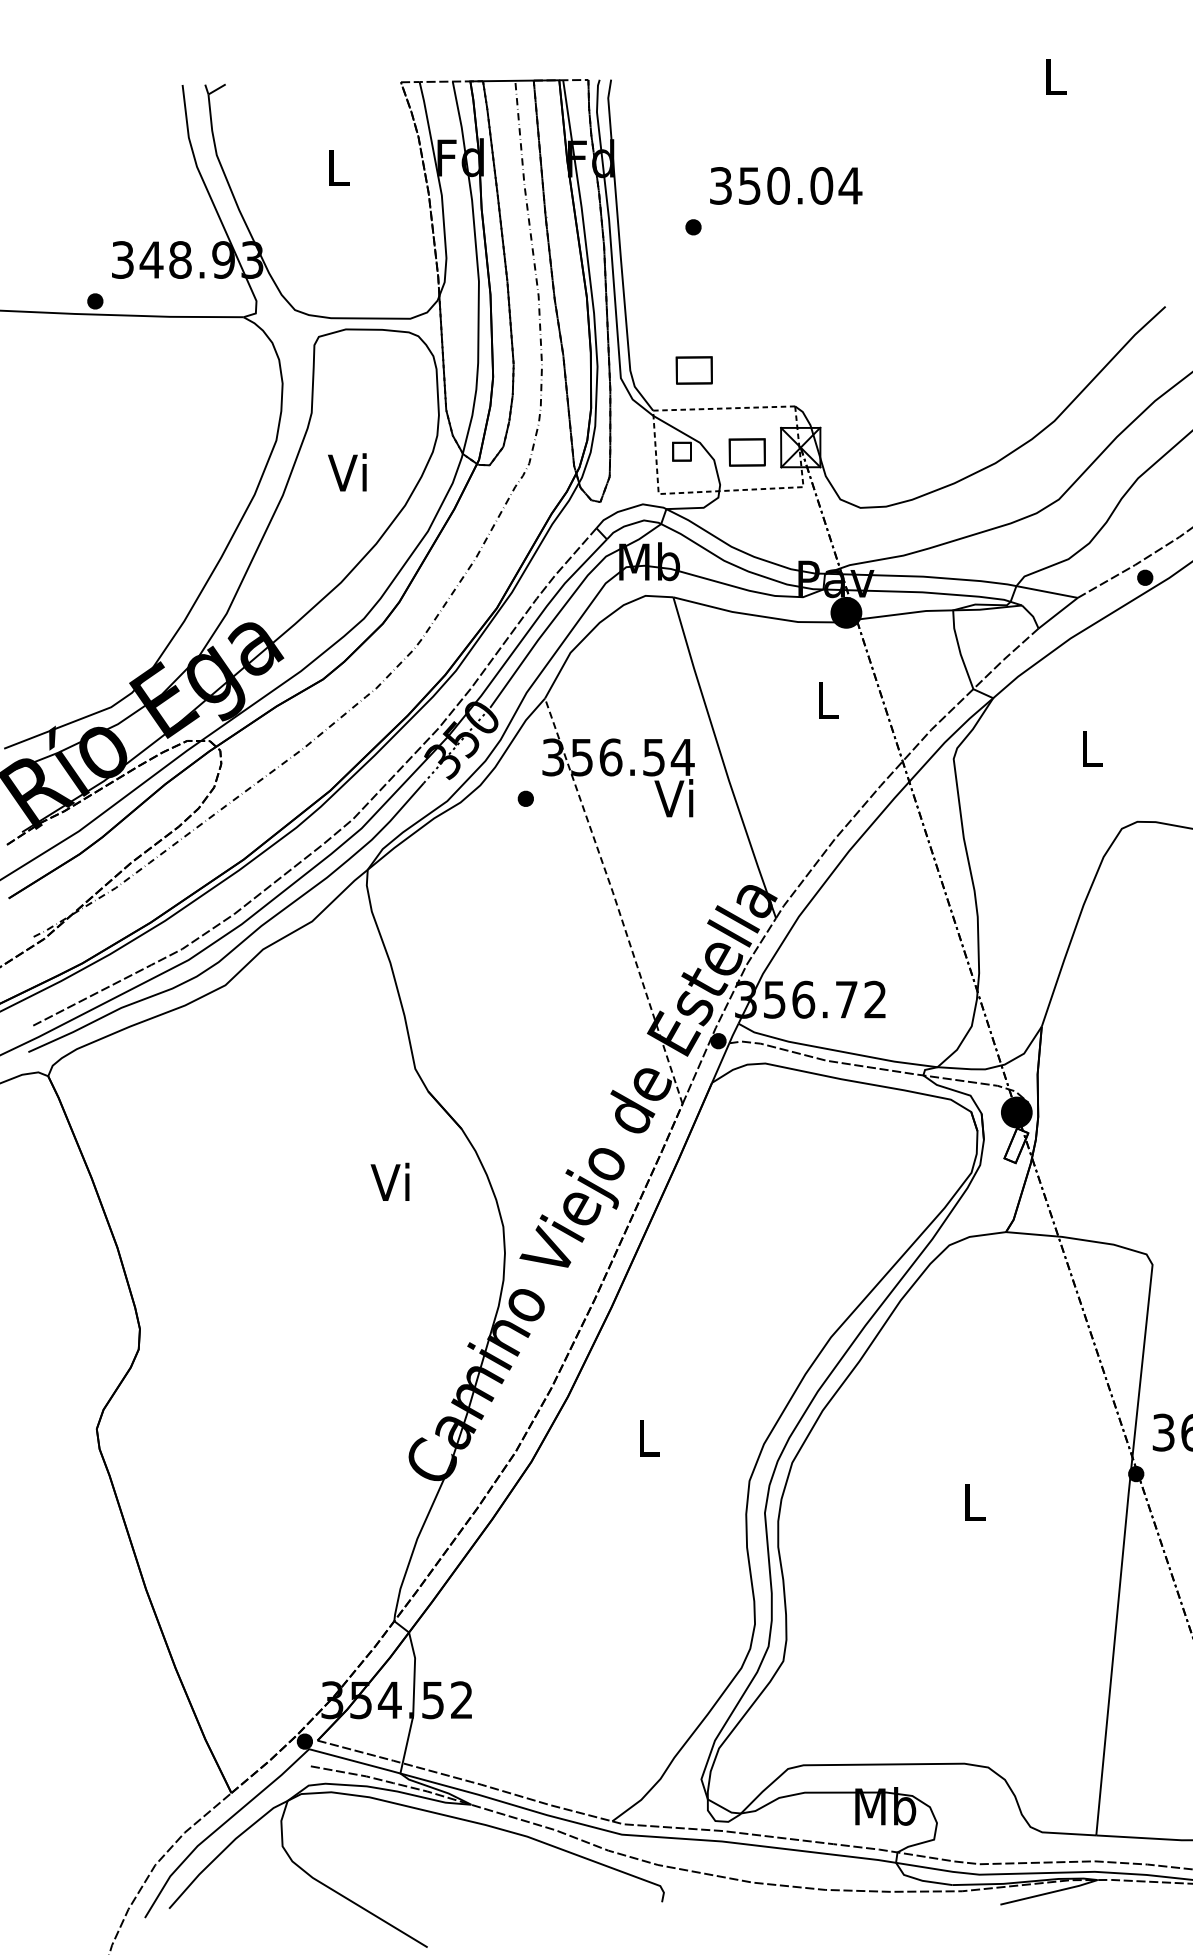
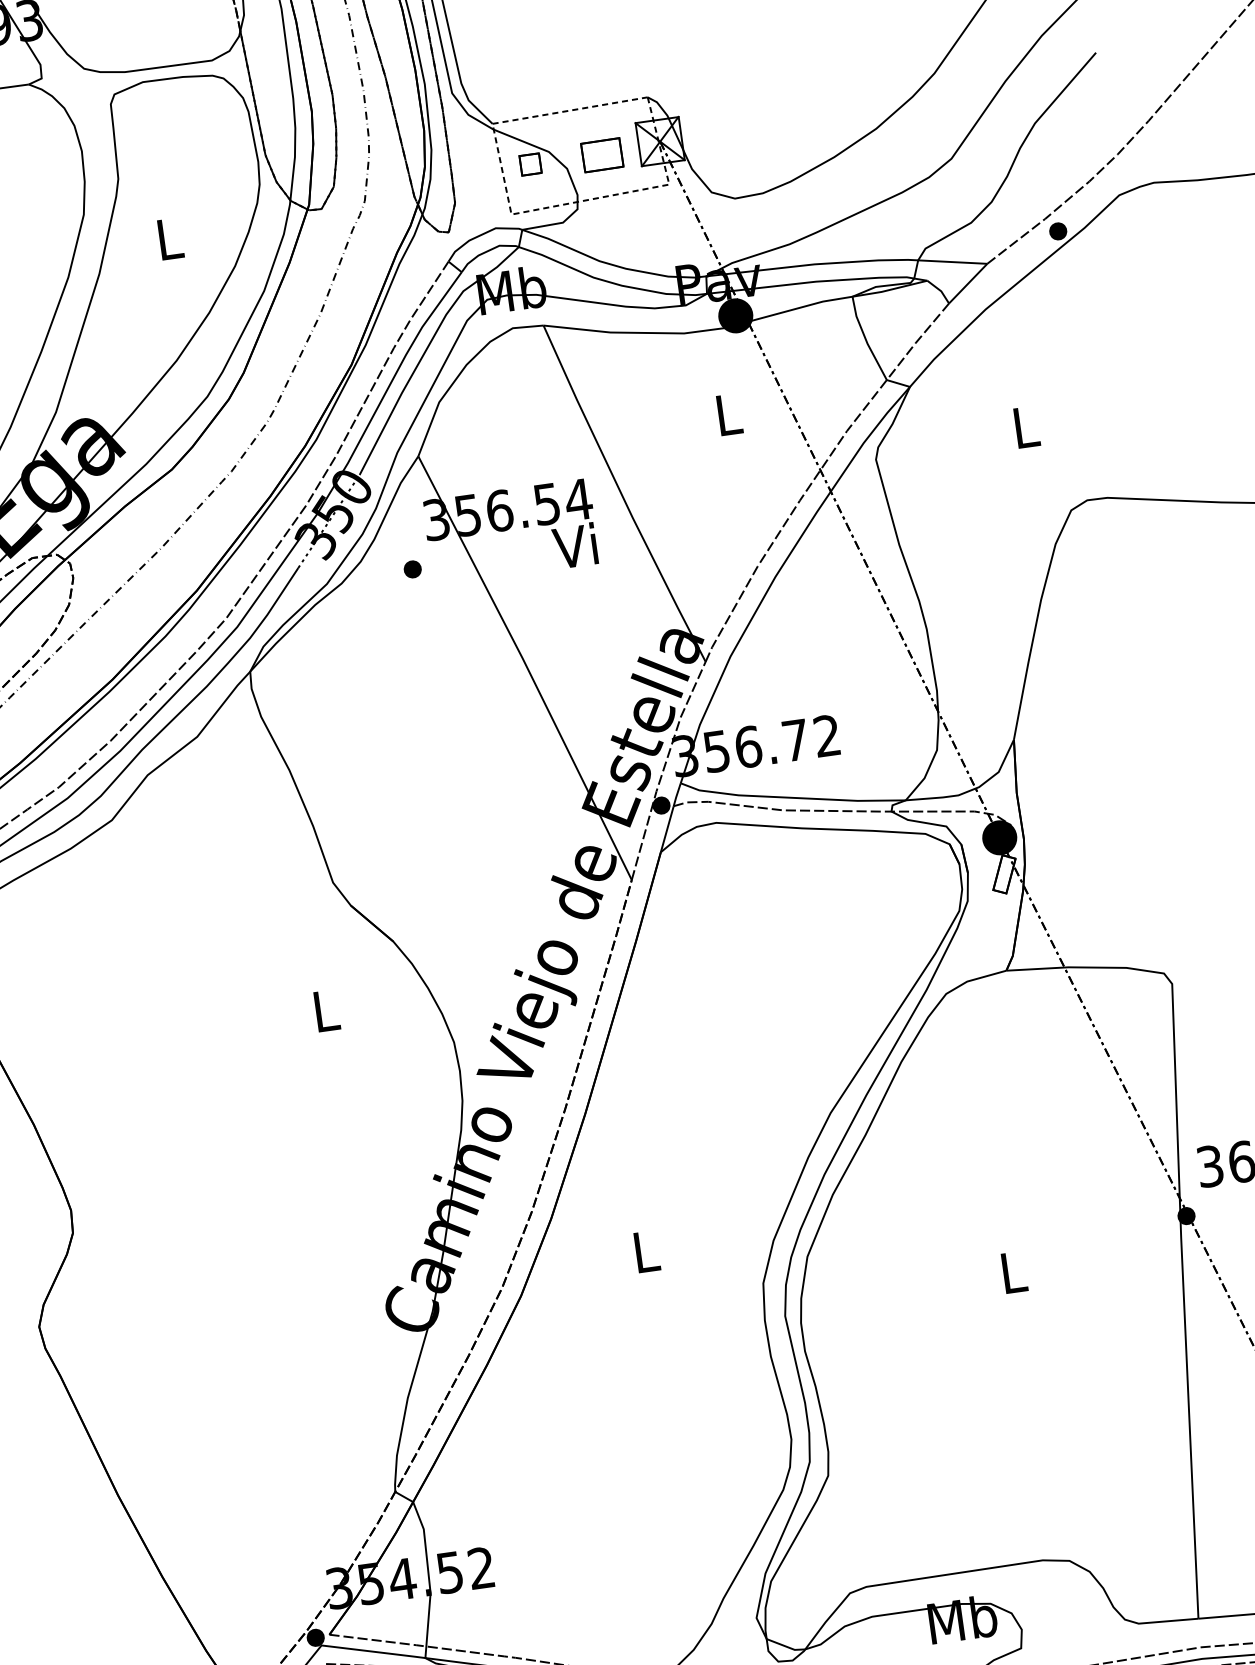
part: (693, 370) -> (530, 73), removed
text: (347, 472) -> (166, 238), Vi -> L
line: (615, 900) -> (526, 667), dashed -> solid
text: (389, 1181) -> (322, 1010), Vi -> L

